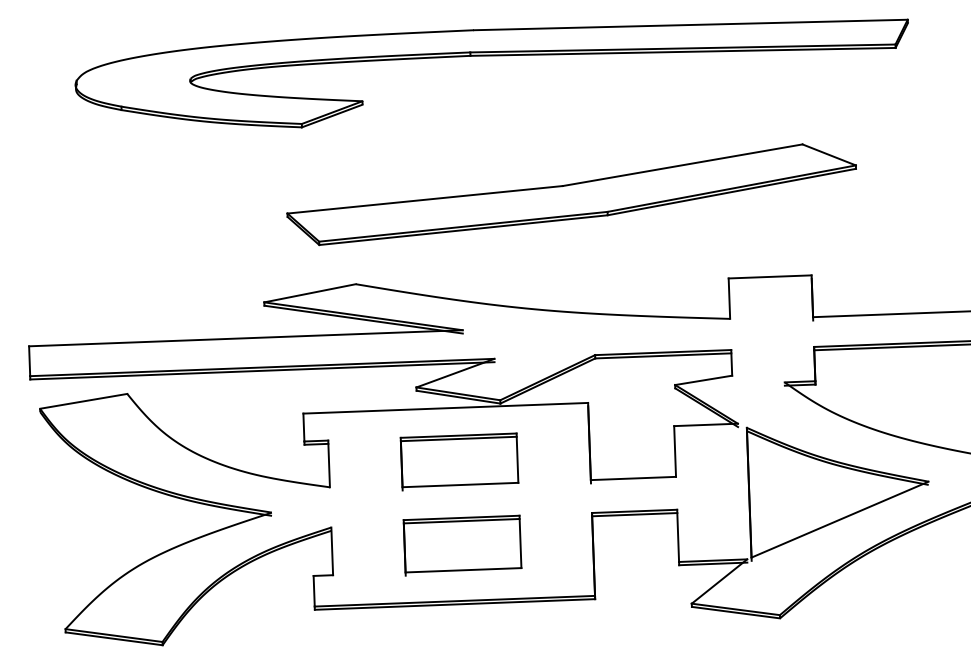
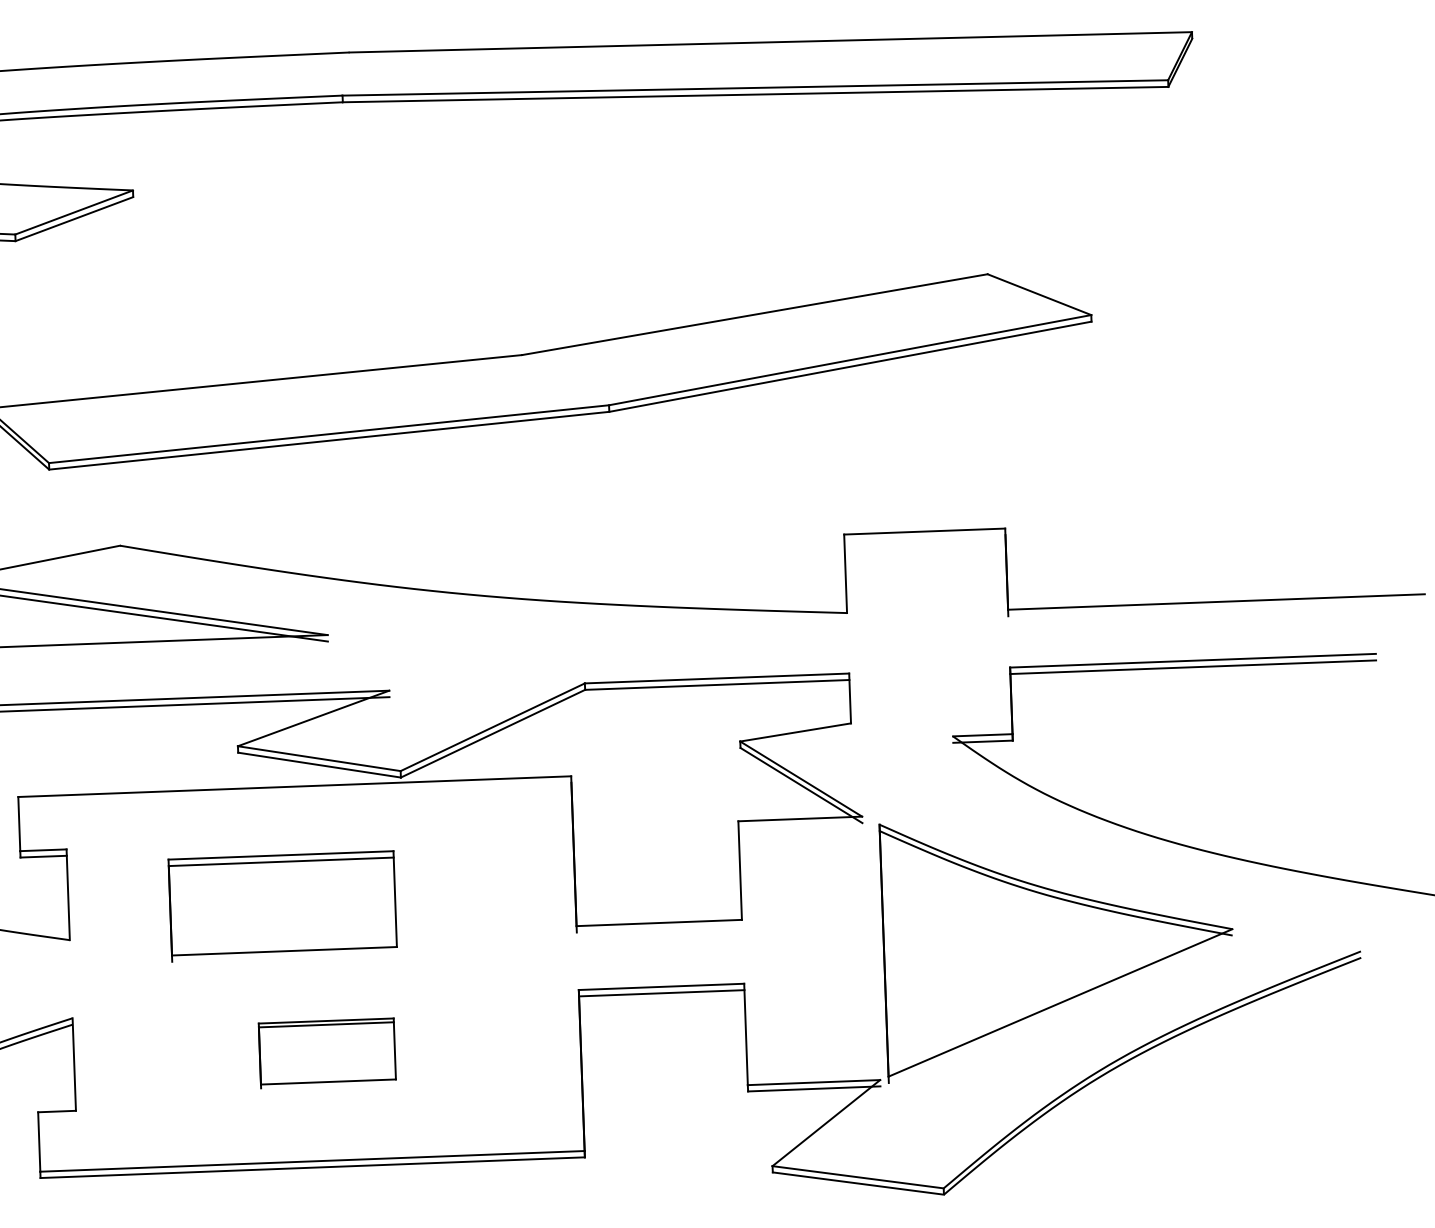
part: (459, 461) -> (282, 905), moved
part: (462, 545) -> (327, 1053), size x0.6

